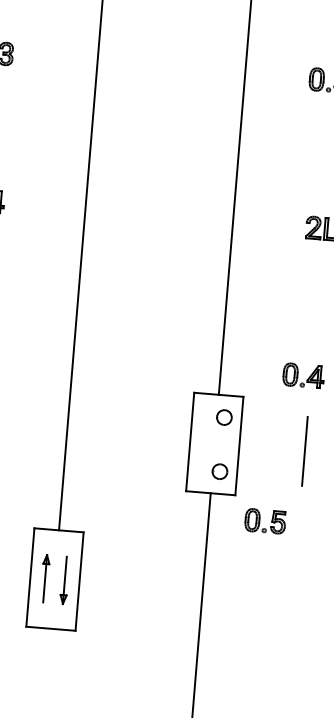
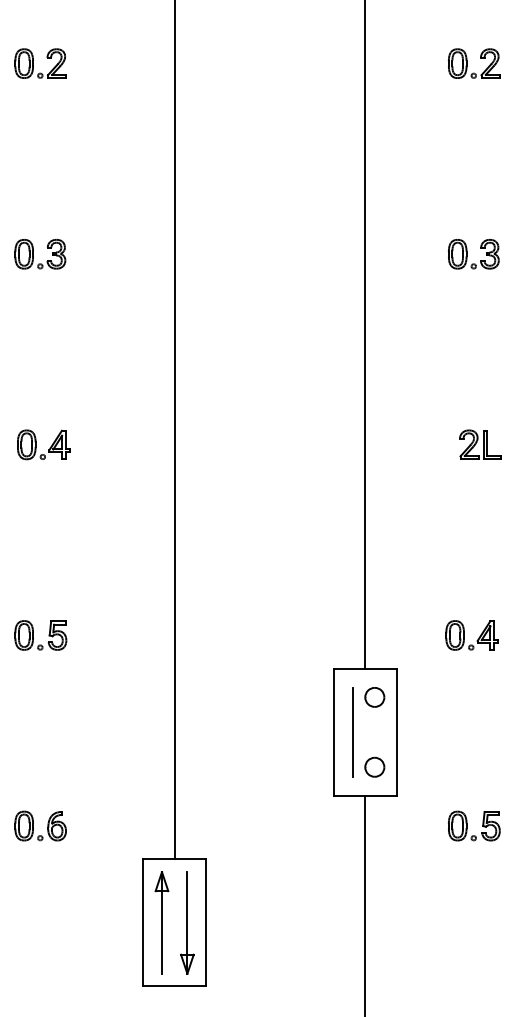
line: (304, 451) -> (352, 732), moved
part: (260, 520) -> (467, 825), moved
part: (44, 578) -> (161, 922), size x1.67
part: (64, 580) -> (187, 922), size x1.67

